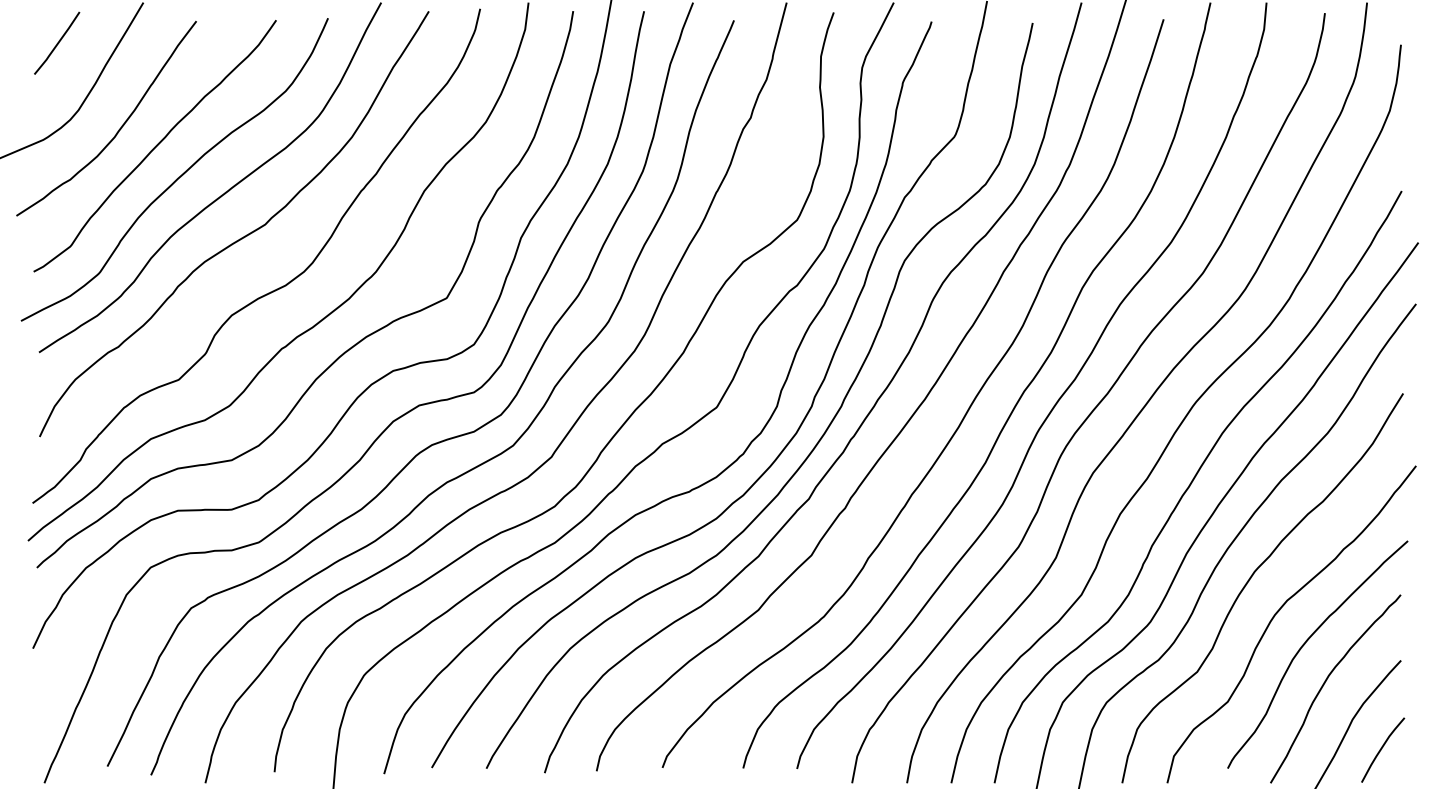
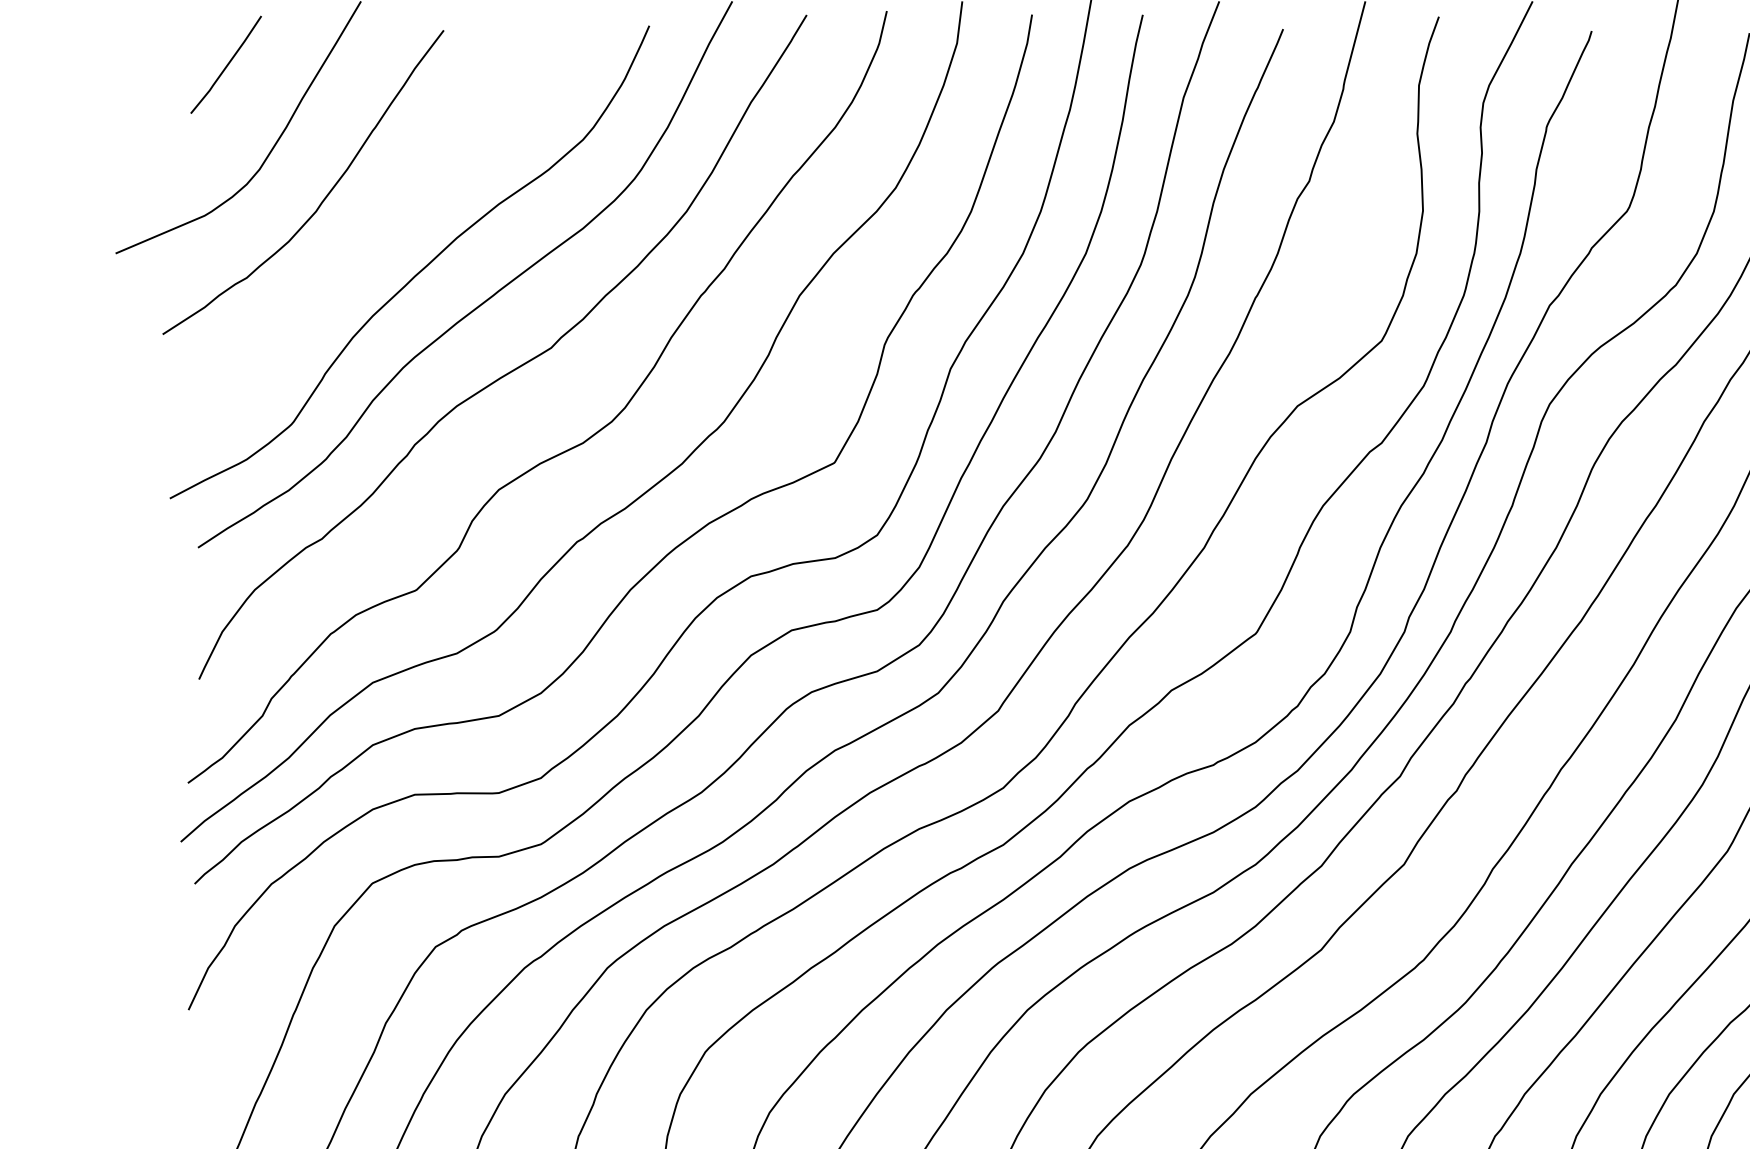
curve: (154, 146) -> (378, 226), removed

